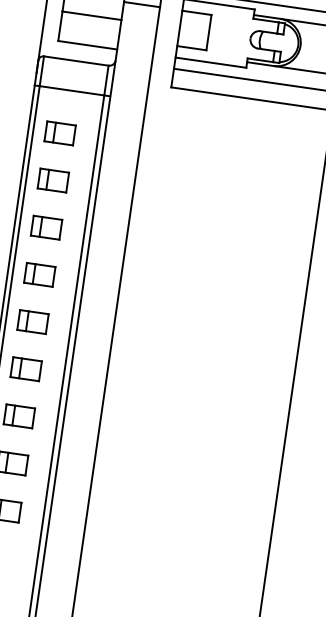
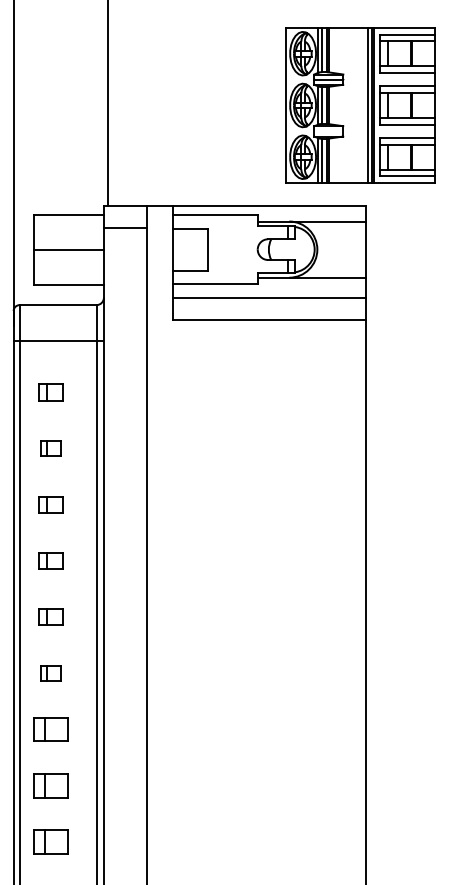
part: (59, 133) -> (50, 392), size x0.7
part: (52, 180) -> (50, 448), size x0.6
part: (45, 227) -> (50, 504), size x0.7
part: (39, 274) -> (50, 560), size x0.7
part: (32, 321) -> (50, 616), size x0.7
part: (25, 369) -> (50, 673), size x0.6

